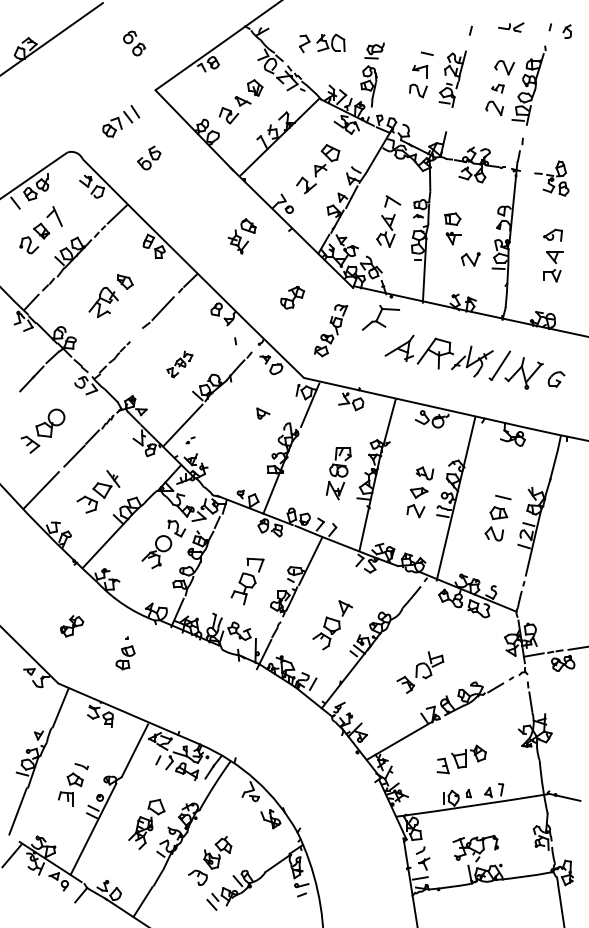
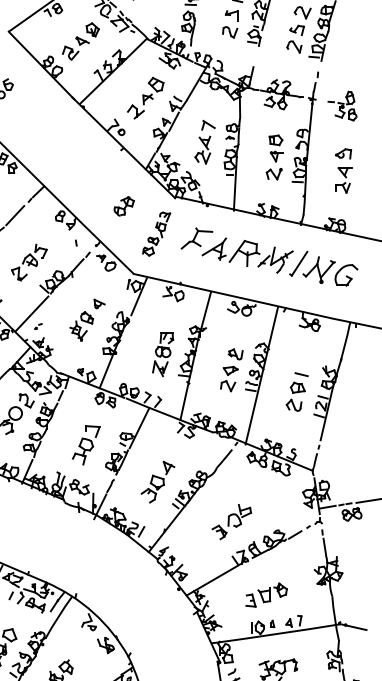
part: (497, 88) -> (296, 30), size x1.43
part: (452, 228) -> (275, 148), moved
part: (241, 236) -> (81, 326), moved
part: (380, 317) -> (196, 238), moved
part: (179, 364) -> (29, 262), size x1.67
part: (556, 379) -> (346, 275), size x1.67

